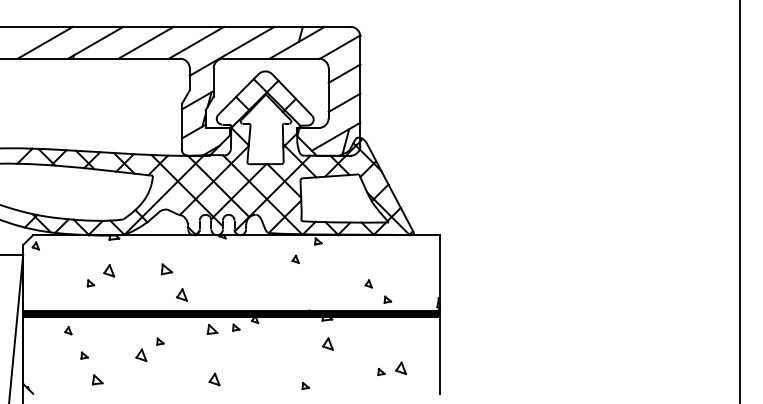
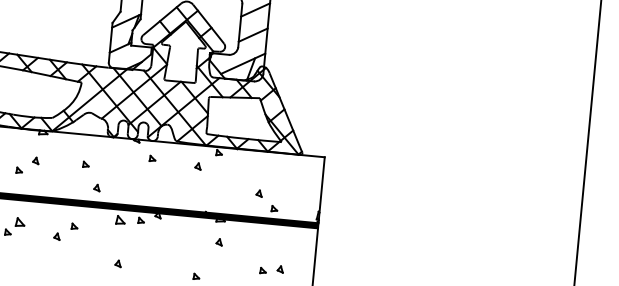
part: (242, 255) -> (152, 158), added
part: (108, 269) -> (35, 159), size x0.62
part: (166, 269) -> (85, 164), size x0.62
part: (181, 294) -> (96, 187), size x0.62
part: (328, 343) -> (219, 241), size x0.62
part: (141, 354) -> (57, 236), size x0.62
part: (401, 368) -> (280, 269), size x0.62
part: (97, 379) -> (20, 222), moved
part: (214, 379) -> (118, 263), size x0.62

